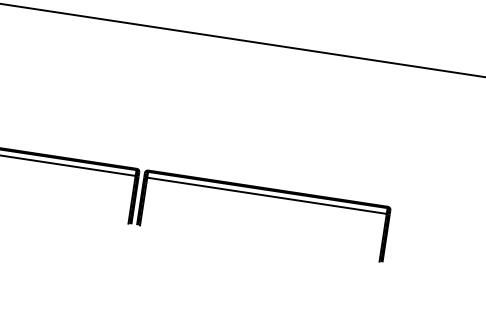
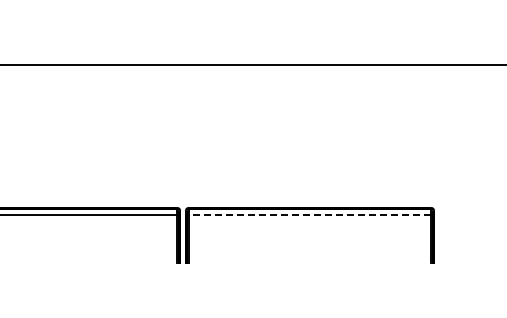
line: (266, 196) -> (309, 215), solid -> dashed

